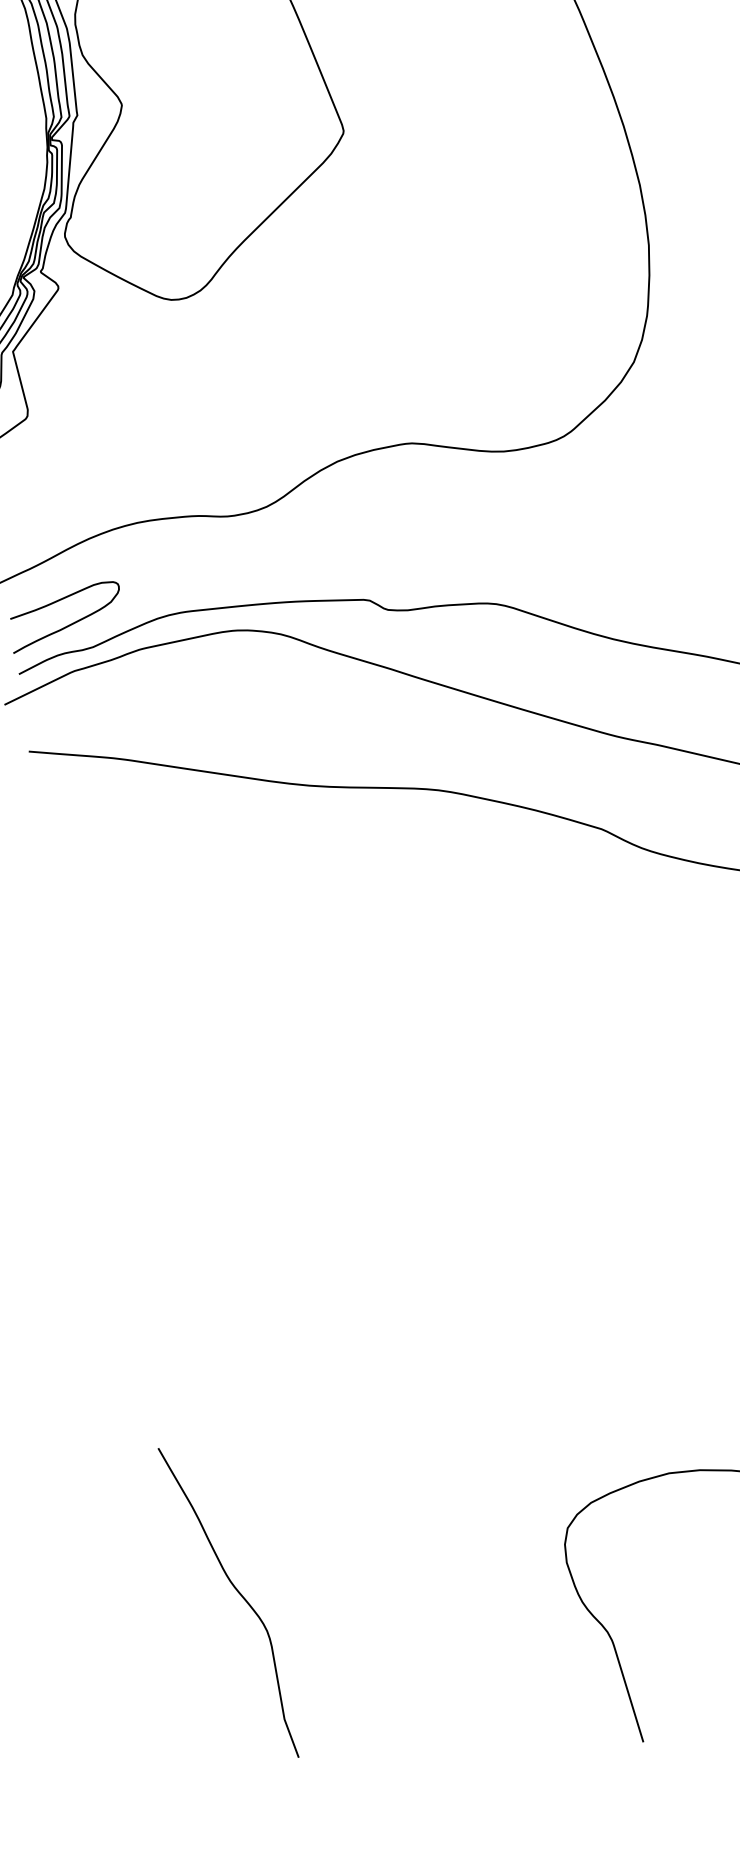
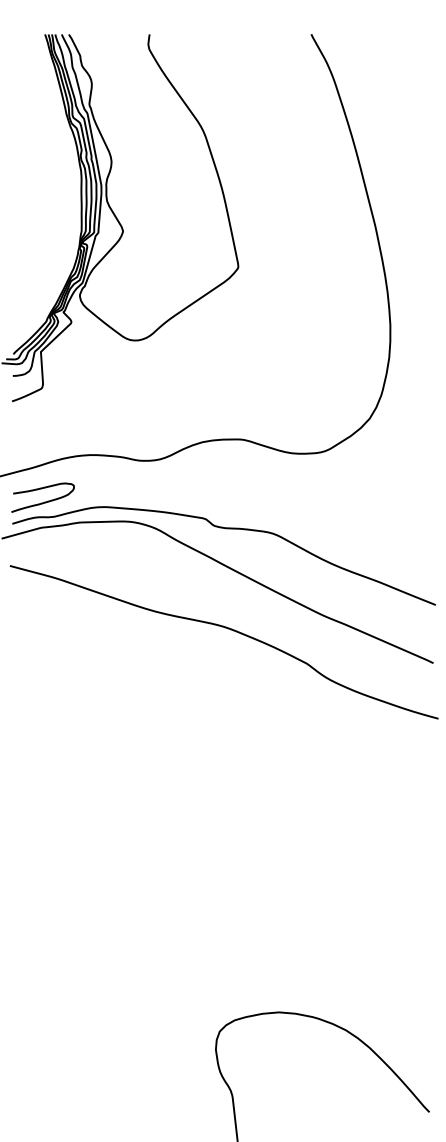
curve: (236, 1593) -> (37, 1033), removed

